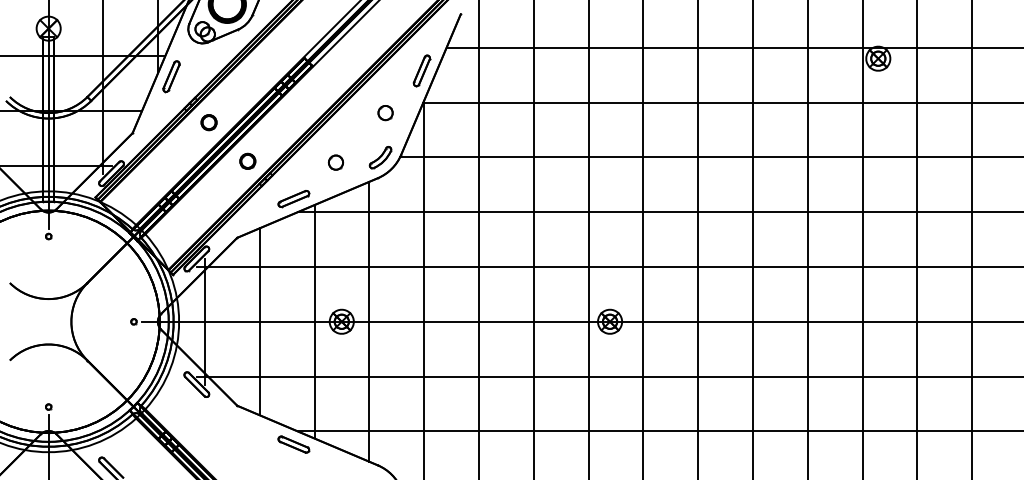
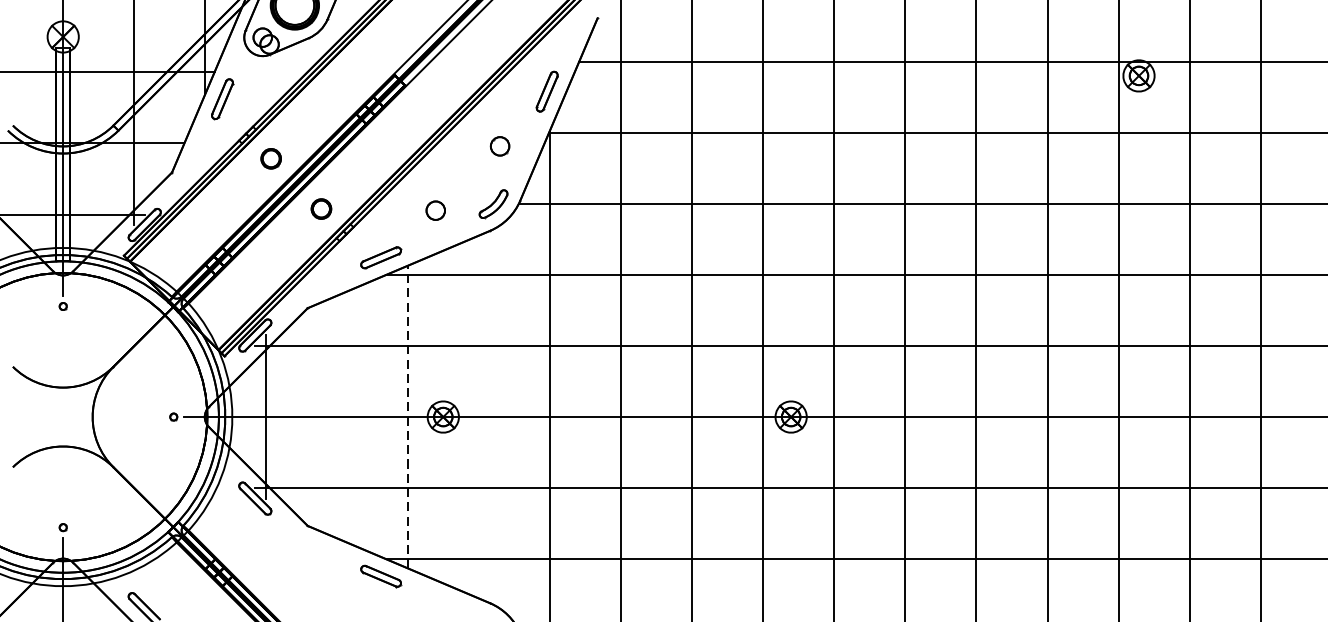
line: (259, 321) -> (336, 416), removed
line: (314, 321) -> (407, 416), solid -> dashed
line: (369, 321) -> (479, 416), removed

